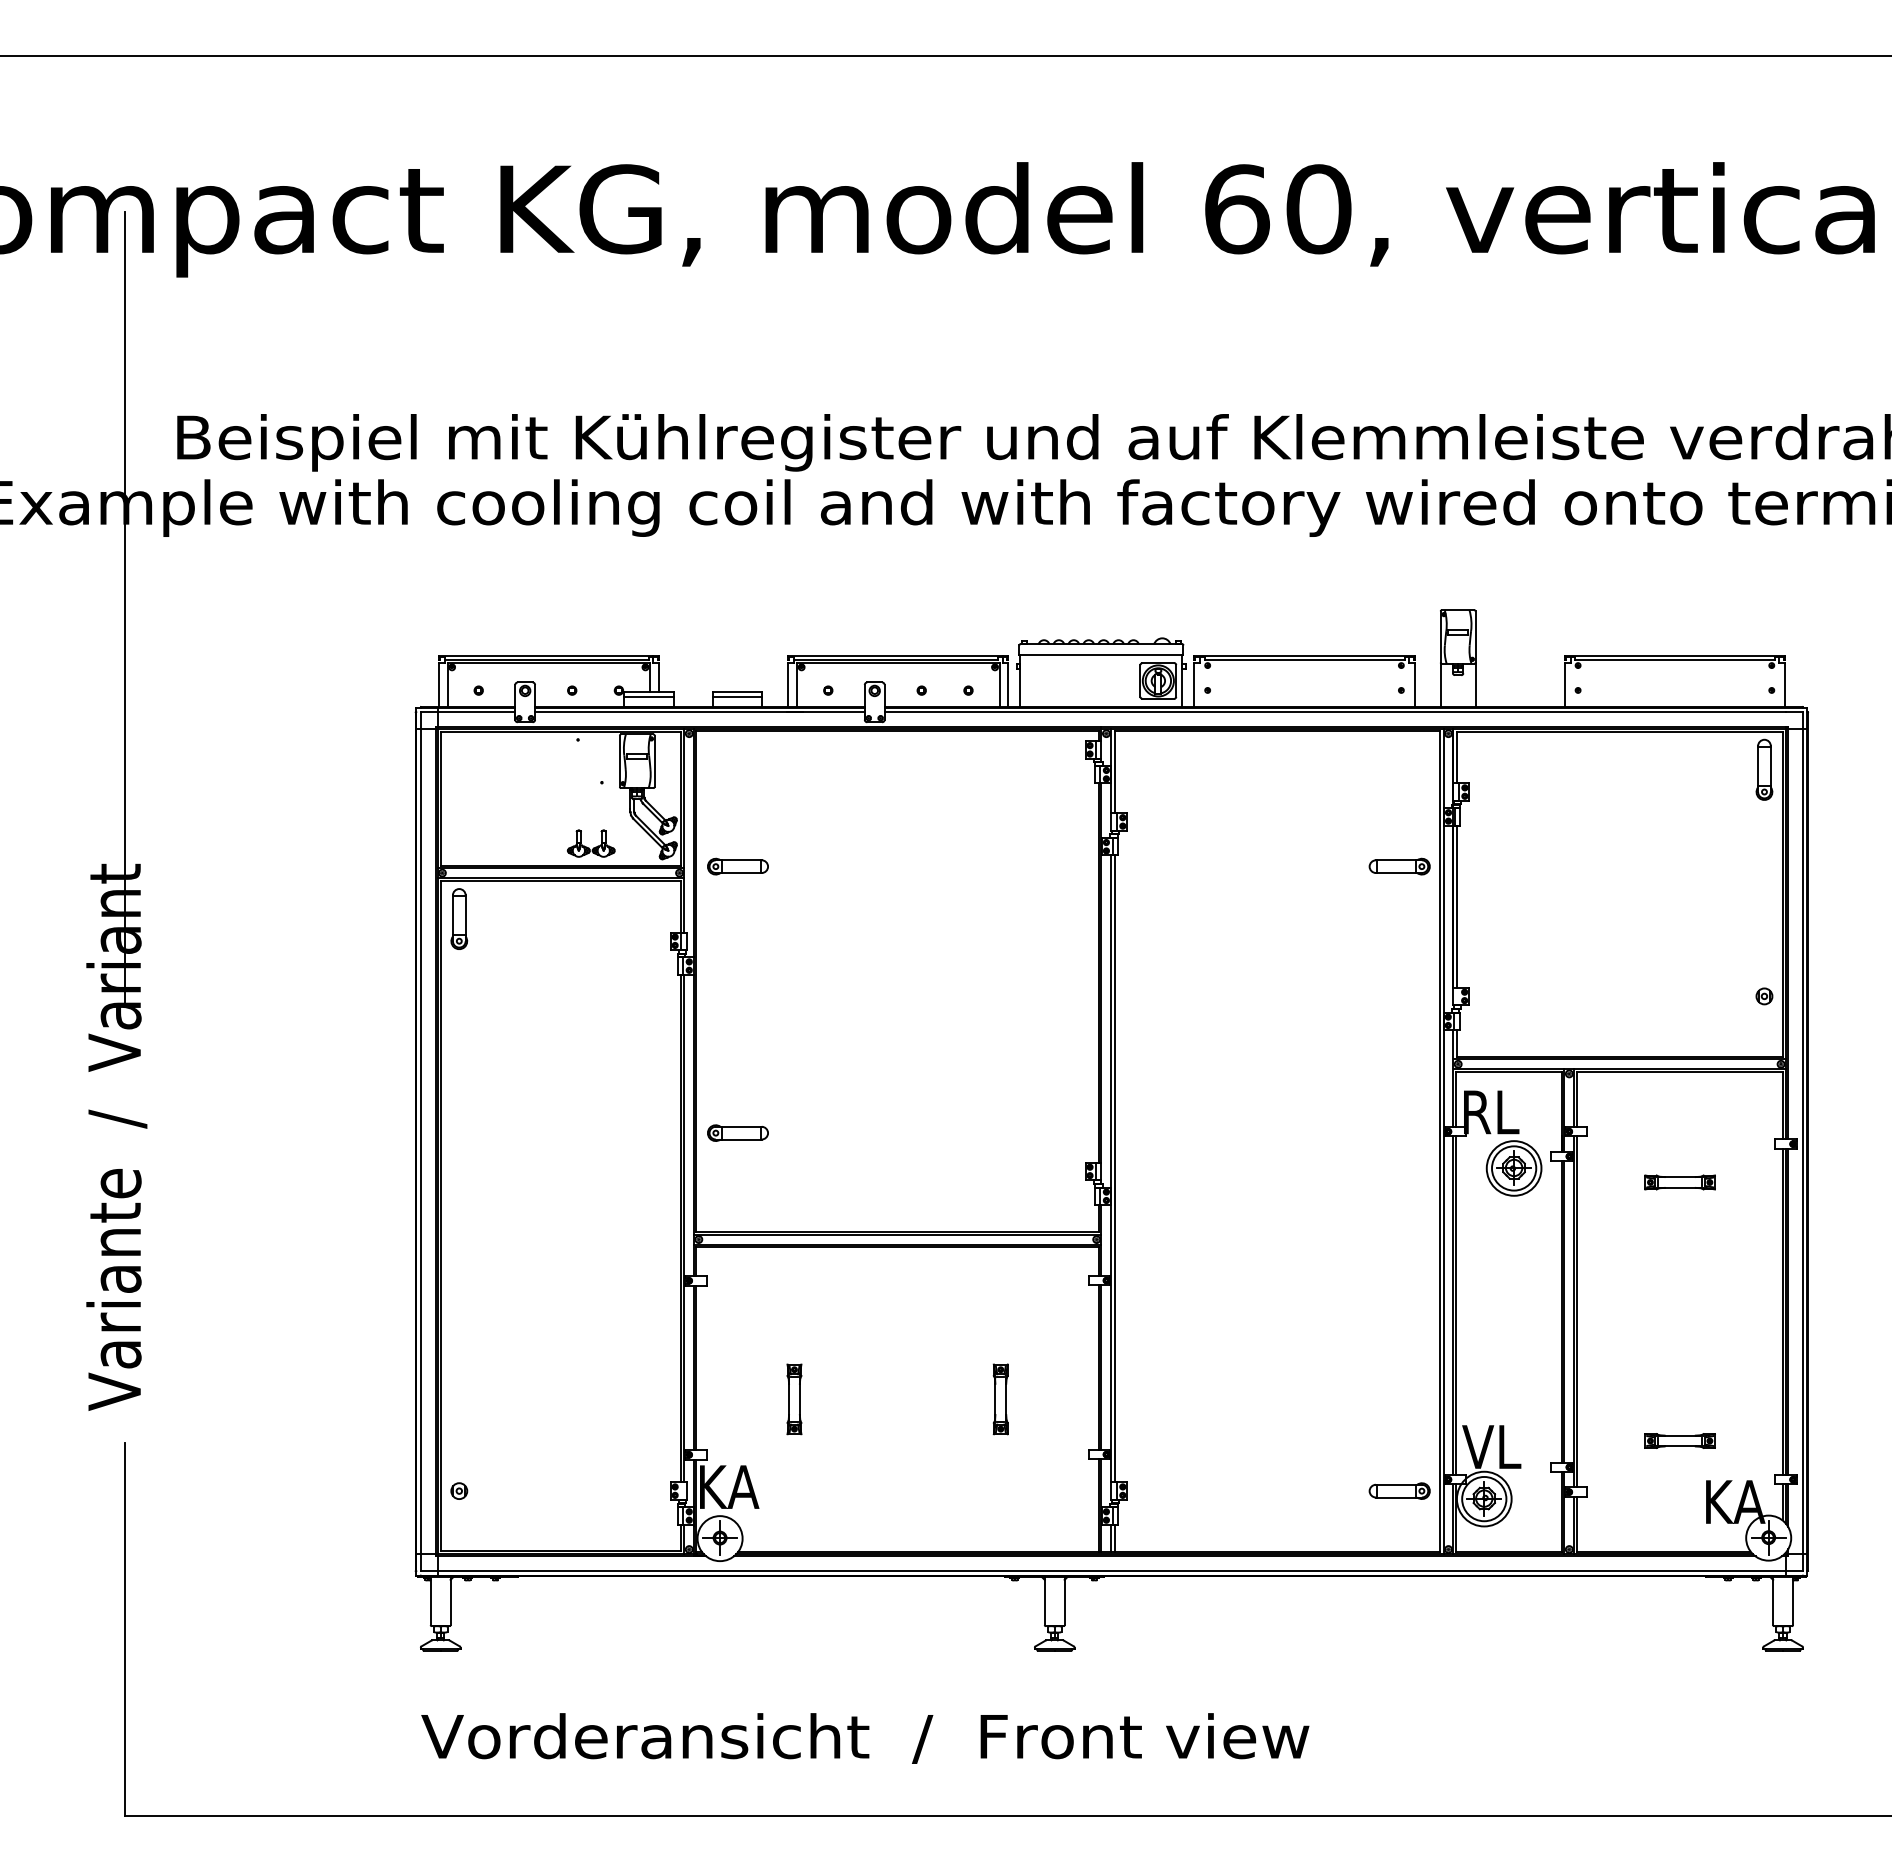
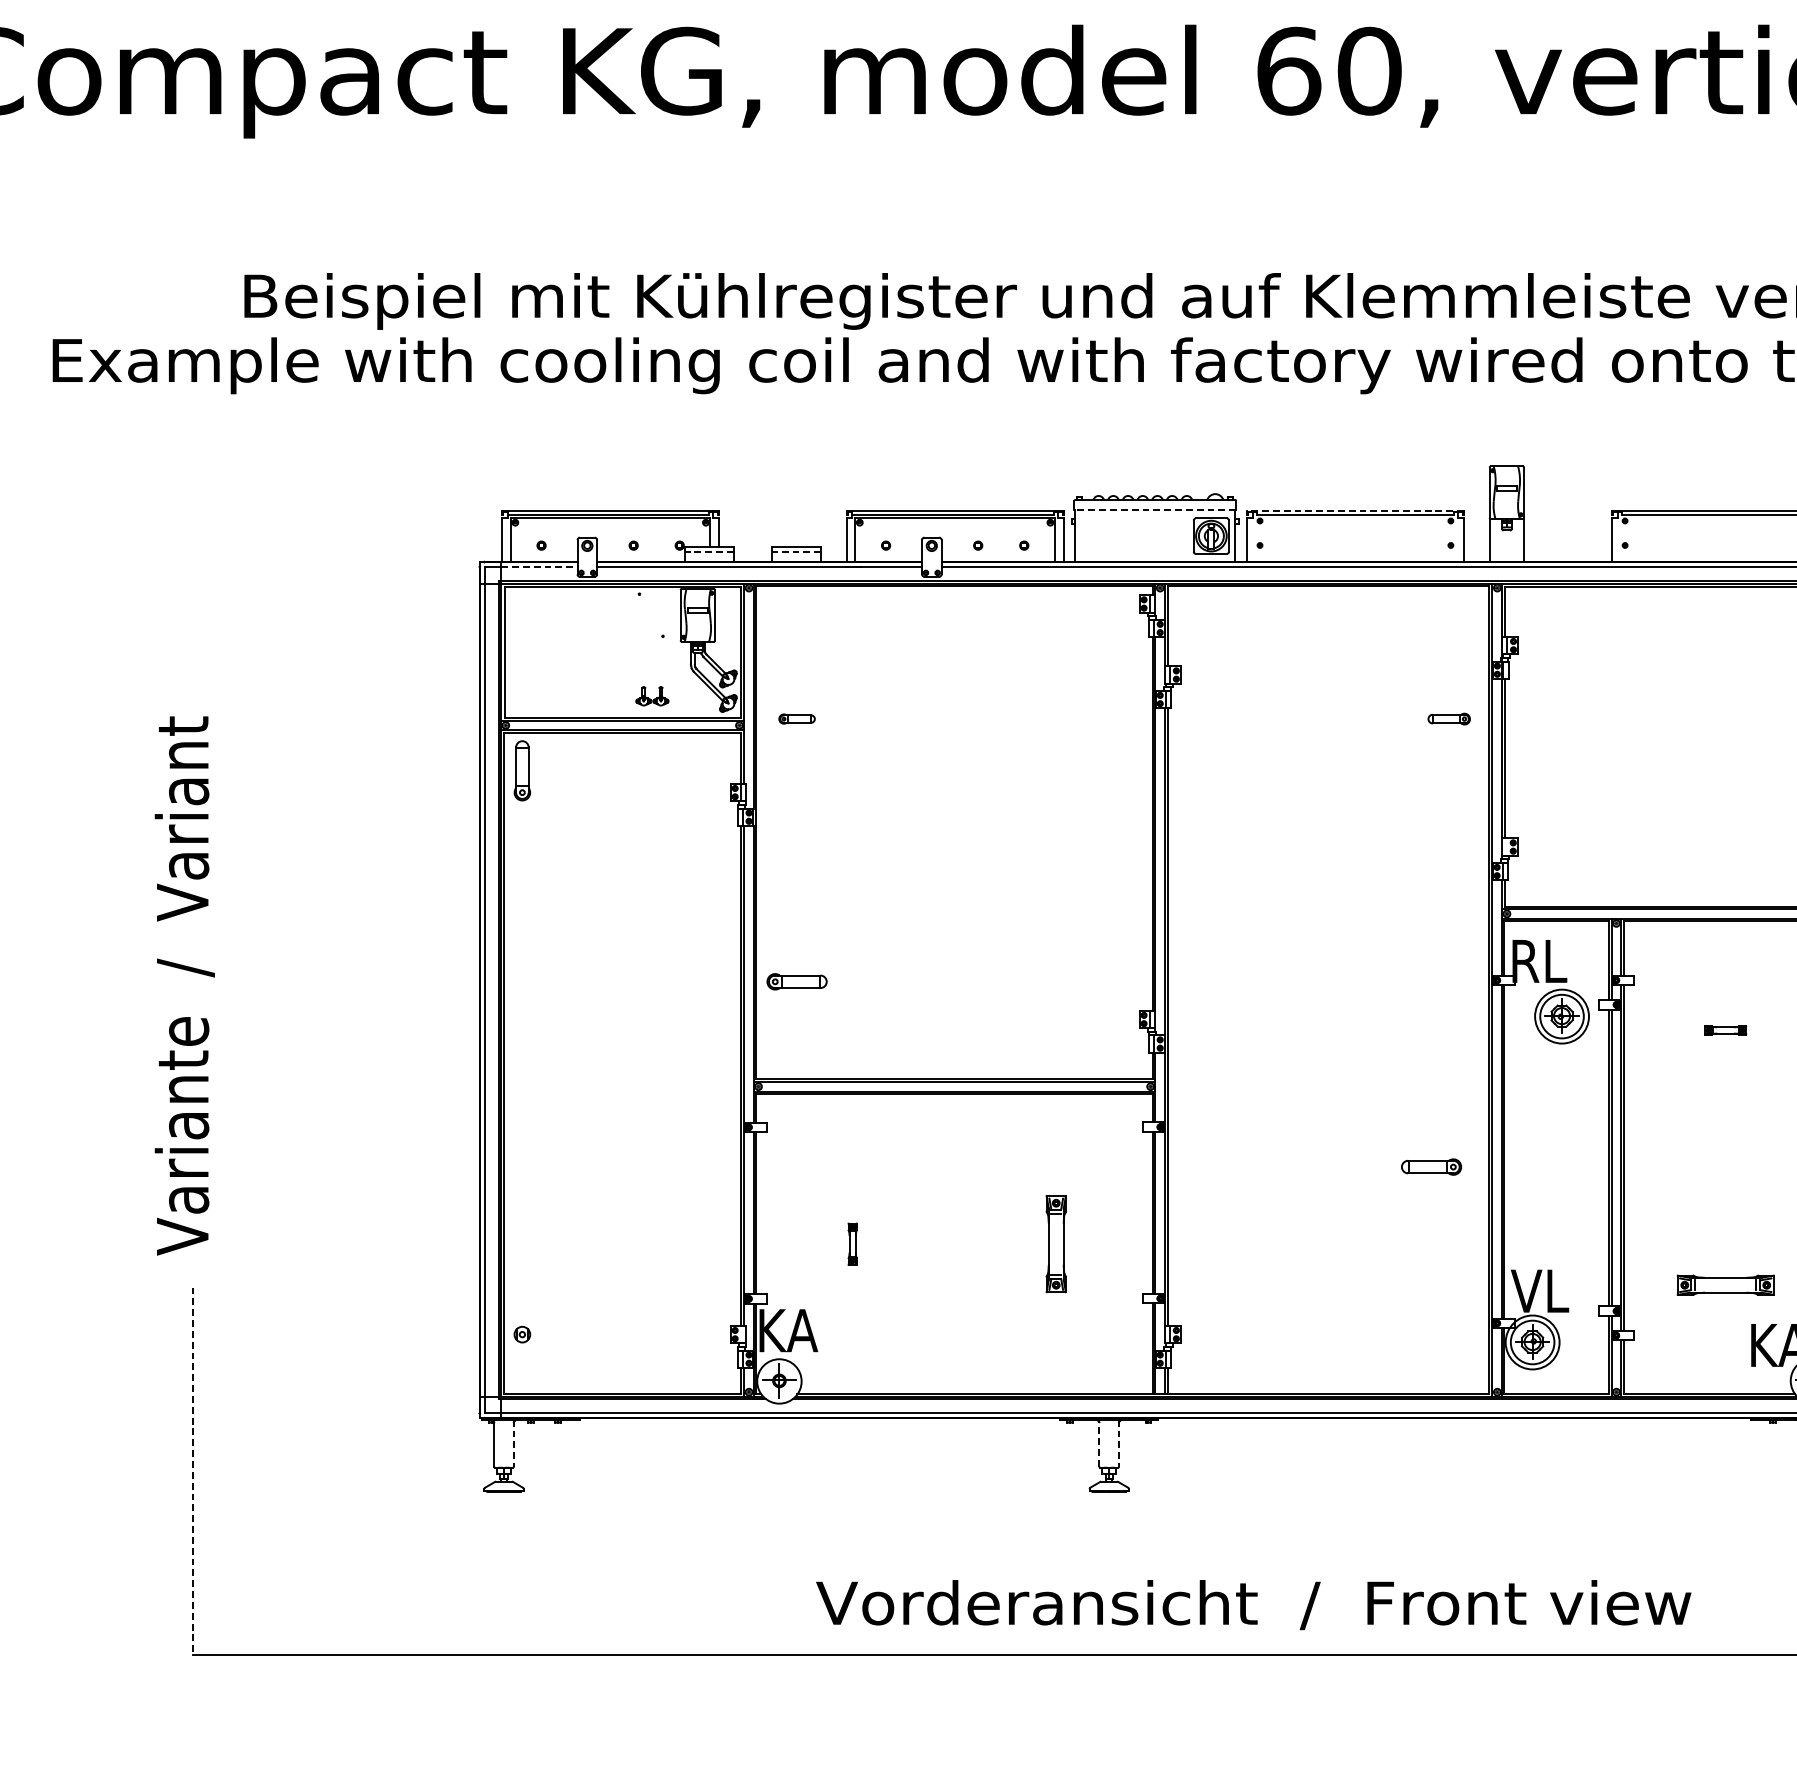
line: (124, 607) -> (192, 463), removed
line: (1100, 654) -> (1154, 510), solid -> dashed
line: (1304, 655) -> (1355, 511), solid -> dashed
line: (648, 696) -> (708, 551), solid -> dashed
line: (737, 696) -> (796, 551), solid -> dashed
line: (476, 712) -> (539, 567), solid -> dashed
part: (590, 843) -> (651, 696), size x0.7
part: (737, 866) -> (796, 718), size x0.6
part: (1399, 866) -> (1449, 718), size x0.7
part: (1679, 1182) -> (1725, 1030), size x0.6
part: (794, 1399) -> (852, 1244), size x0.6
part: (1000, 1399) -> (1055, 1244), size x1.4
part: (1679, 1440) -> (1725, 1284), size x1.4
part: (1399, 1490) -> (1431, 1166), moved
line: (450, 1601) -> (513, 1443), solid -> dashed
line: (1044, 1601) -> (1099, 1443), solid -> dashed
line: (1064, 1601) -> (1118, 1443), solid -> dashed
line: (124, 1630) -> (192, 1471), solid -> dashed
text: (865, 1738) -> (1253, 1605), moved

